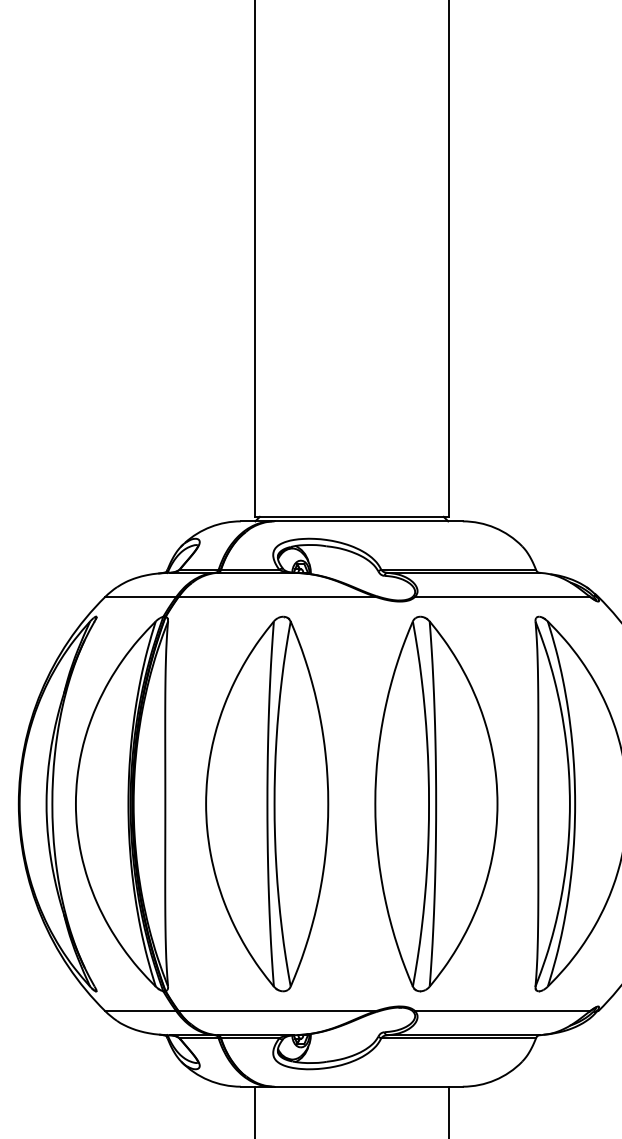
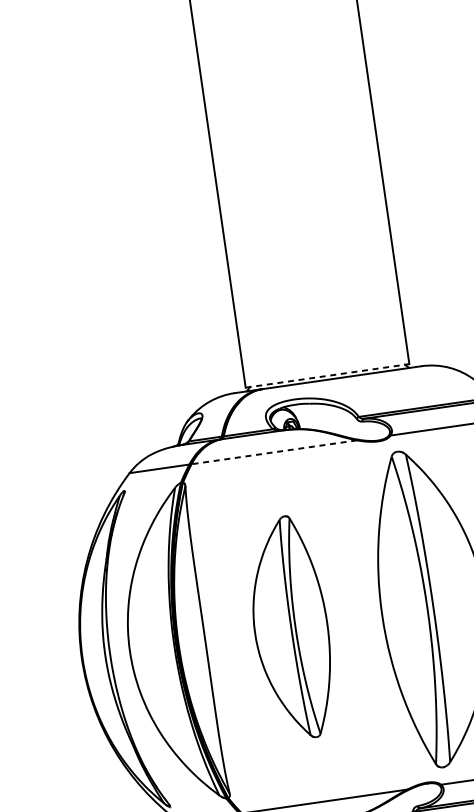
line: (352, 516) -> (328, 375), solid -> dashed
line: (276, 596) -> (273, 452), solid -> dashed
part: (267, 803) -> (291, 627), size x0.7

